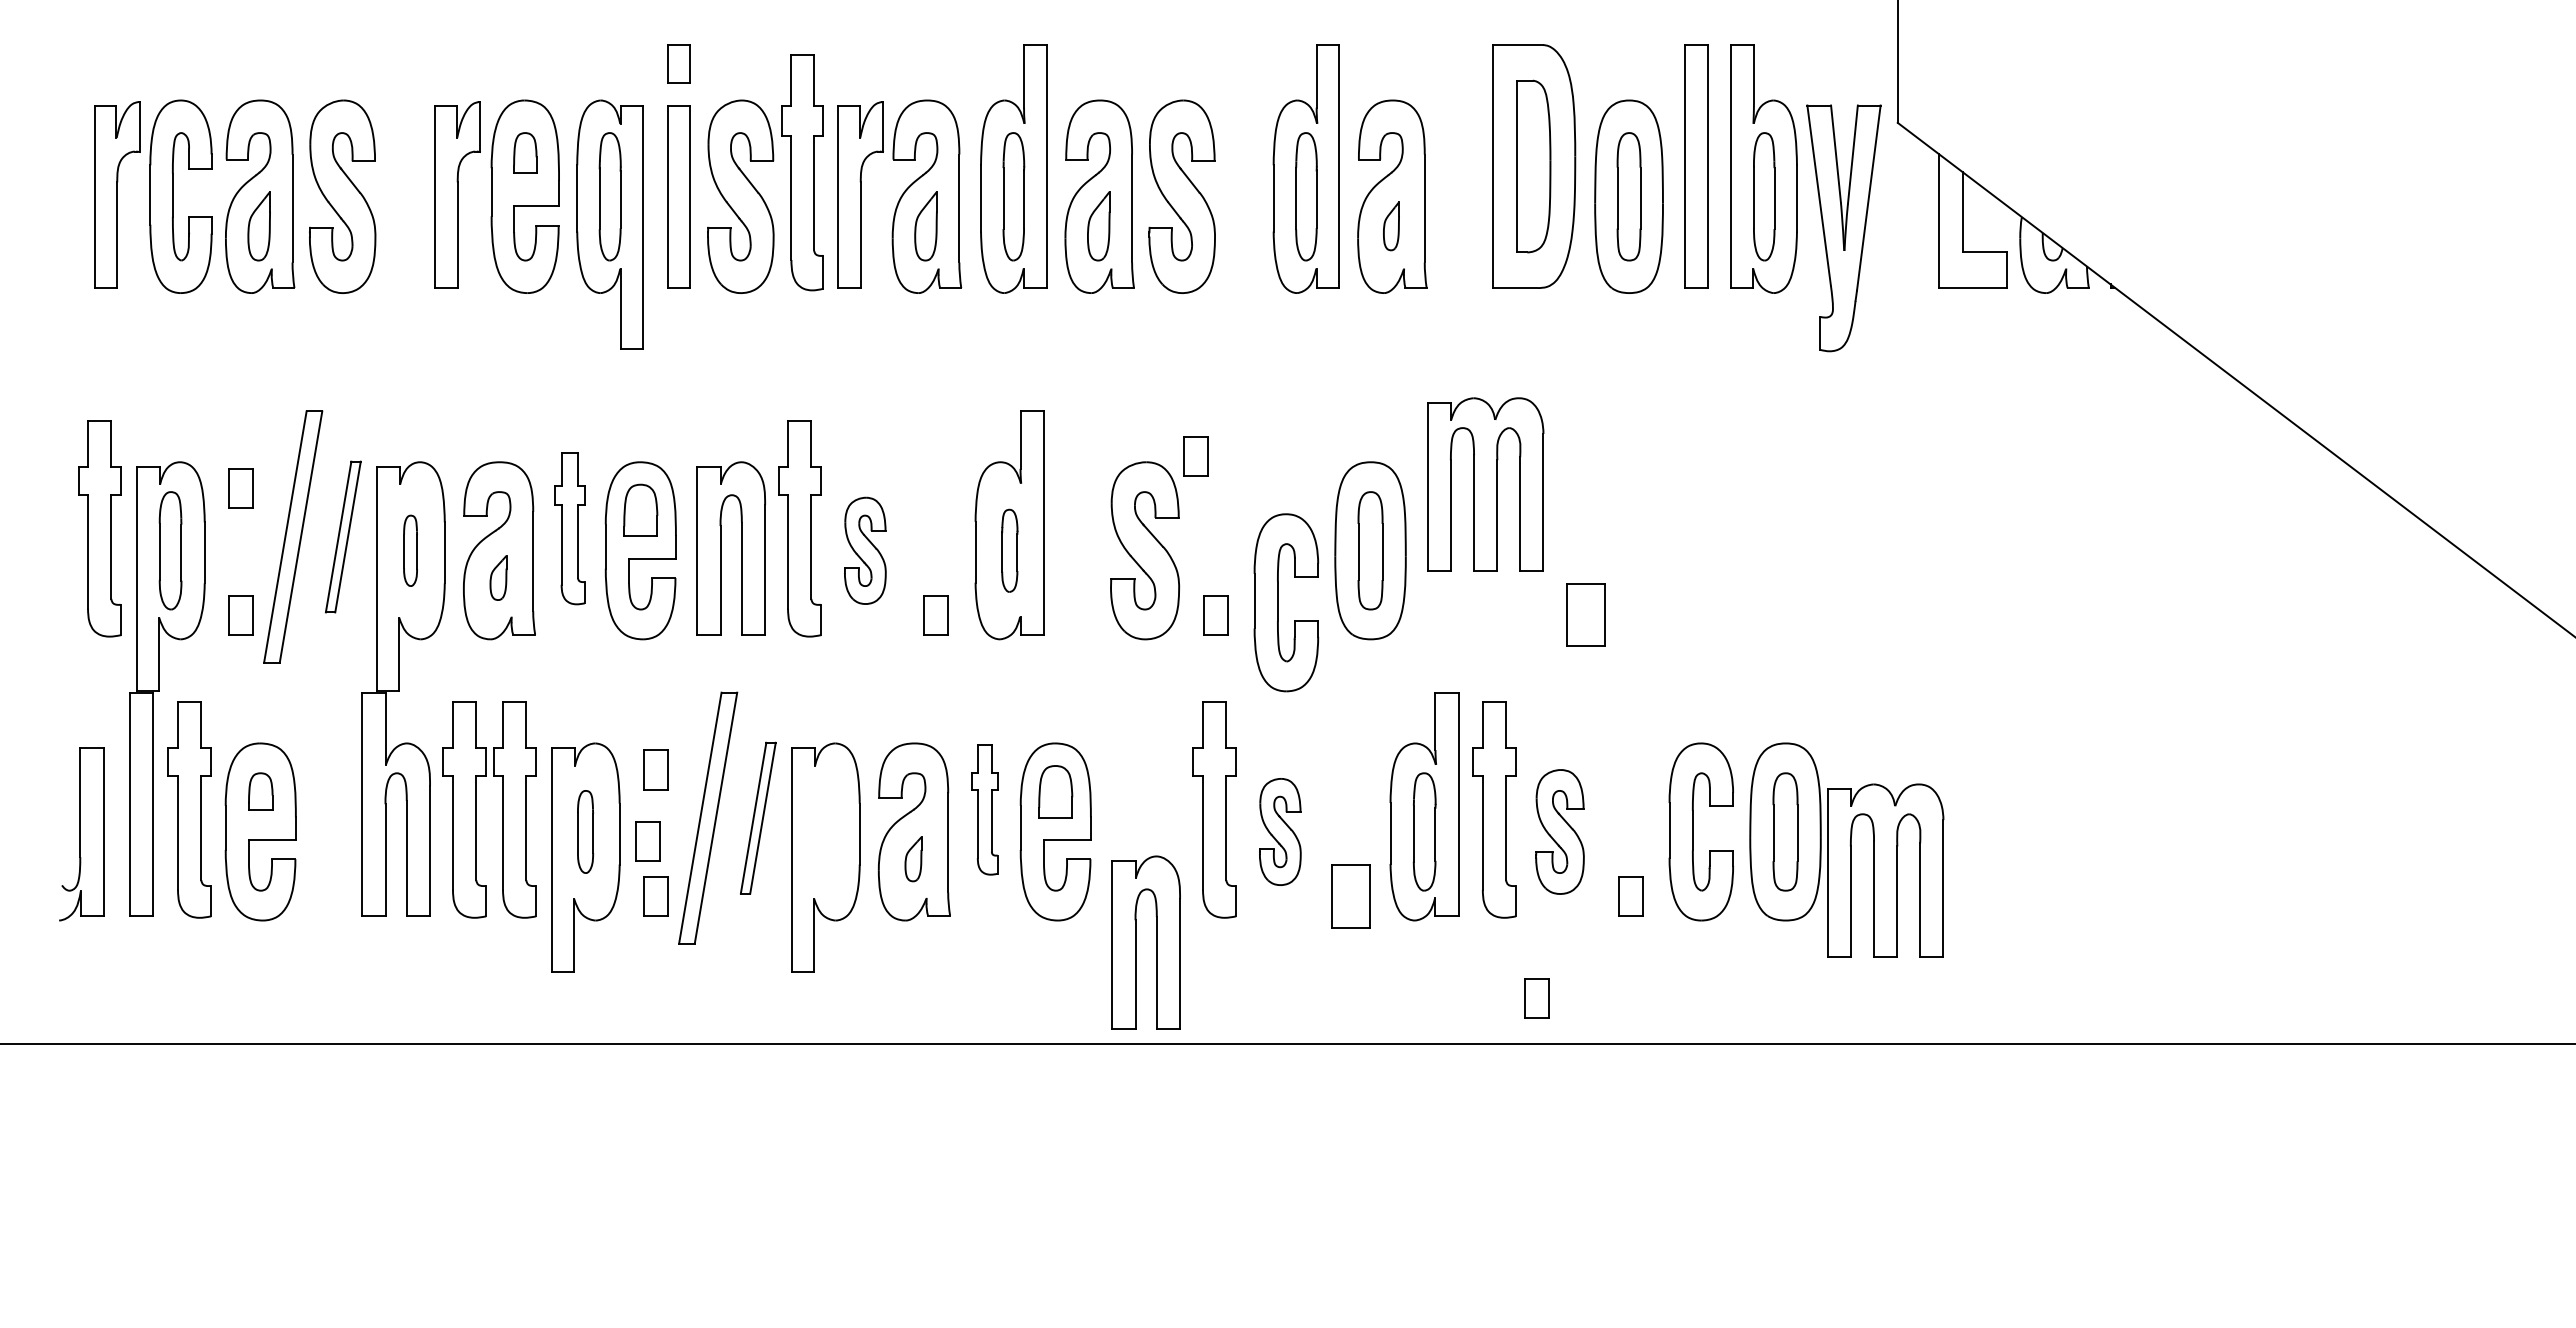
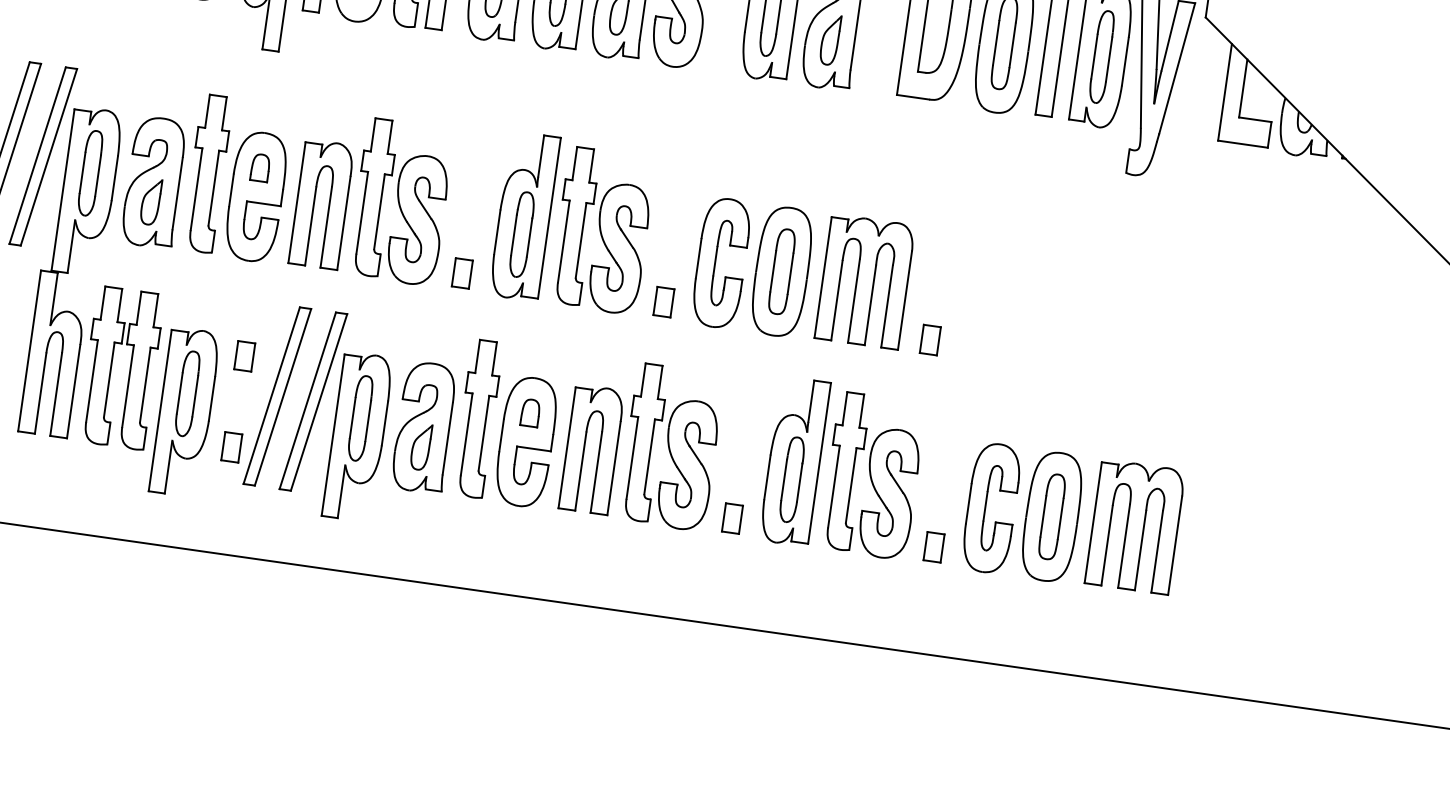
part: (1391, 226) -> (830, 40), size x1.43
part: (1195, 456) -> (665, 185), removed
part: (1485, 484) -> (865, 281), moved
part: (640, 510) -> (260, 167), size x0.71
part: (569, 528) -> (207, 173), size x1.43
part: (1079, 528) -> (574, 225), added
part: (343, 536) -> (43, 156), size x1.67
part: (410, 550) -> (90, 173), size x1.67
part: (865, 550) -> (418, 219), size x1.67
part: (1009, 550) -> (521, 234), size x1.43
part: (498, 577) -> (151, 201), size x1.43
part: (1278, 602) -> (715, 262), moved
part: (1585, 615) -> (930, 340), size x0.62
part: (1055, 791) -> (530, 412), size x0.71
part: (984, 809) -> (477, 418), size x1.67
part: (758, 817) -> (313, 401), size x1.67
part: (585, 831) -> (187, 393), size x1.43
part: (825, 831) -> (360, 418), added
part: (1280, 831) -> (688, 464), size x1.67
part: (1559, 831) -> (889, 493), size x1.43
part: (647, 841) -> (231, 407), removed
part: (913, 859) -> (421, 447), size x1.43
part: (1885, 870) -> (1135, 526), moved
part: (1350, 896) -> (732, 518), size x0.62
part: (1136, 942) -> (584, 448), moved
part: (1536, 998) -> (855, 611), removed

